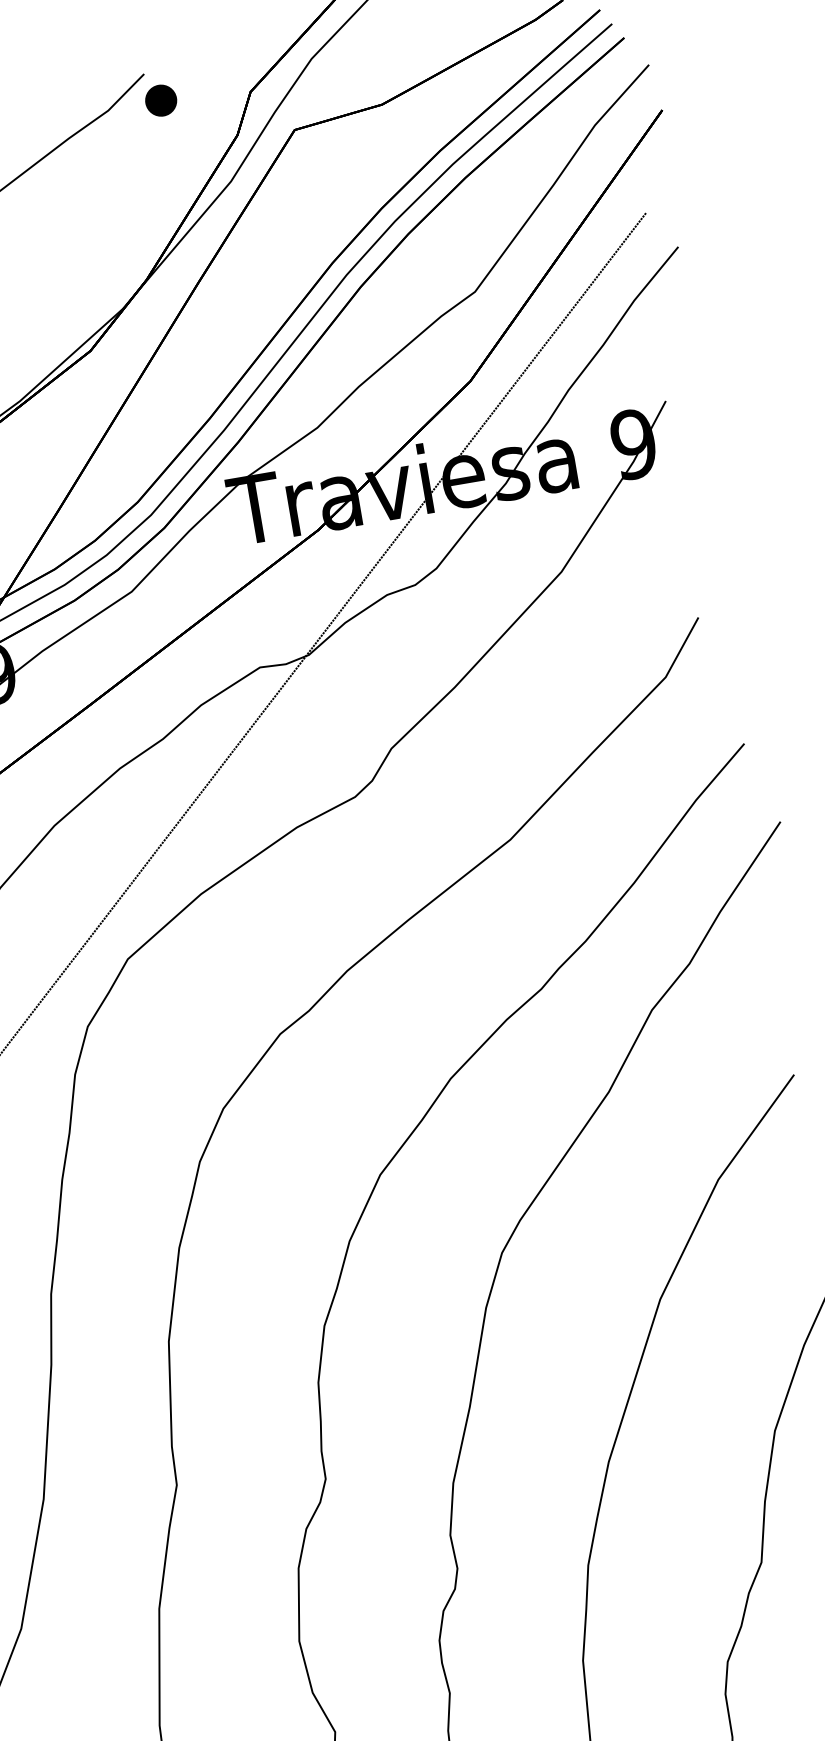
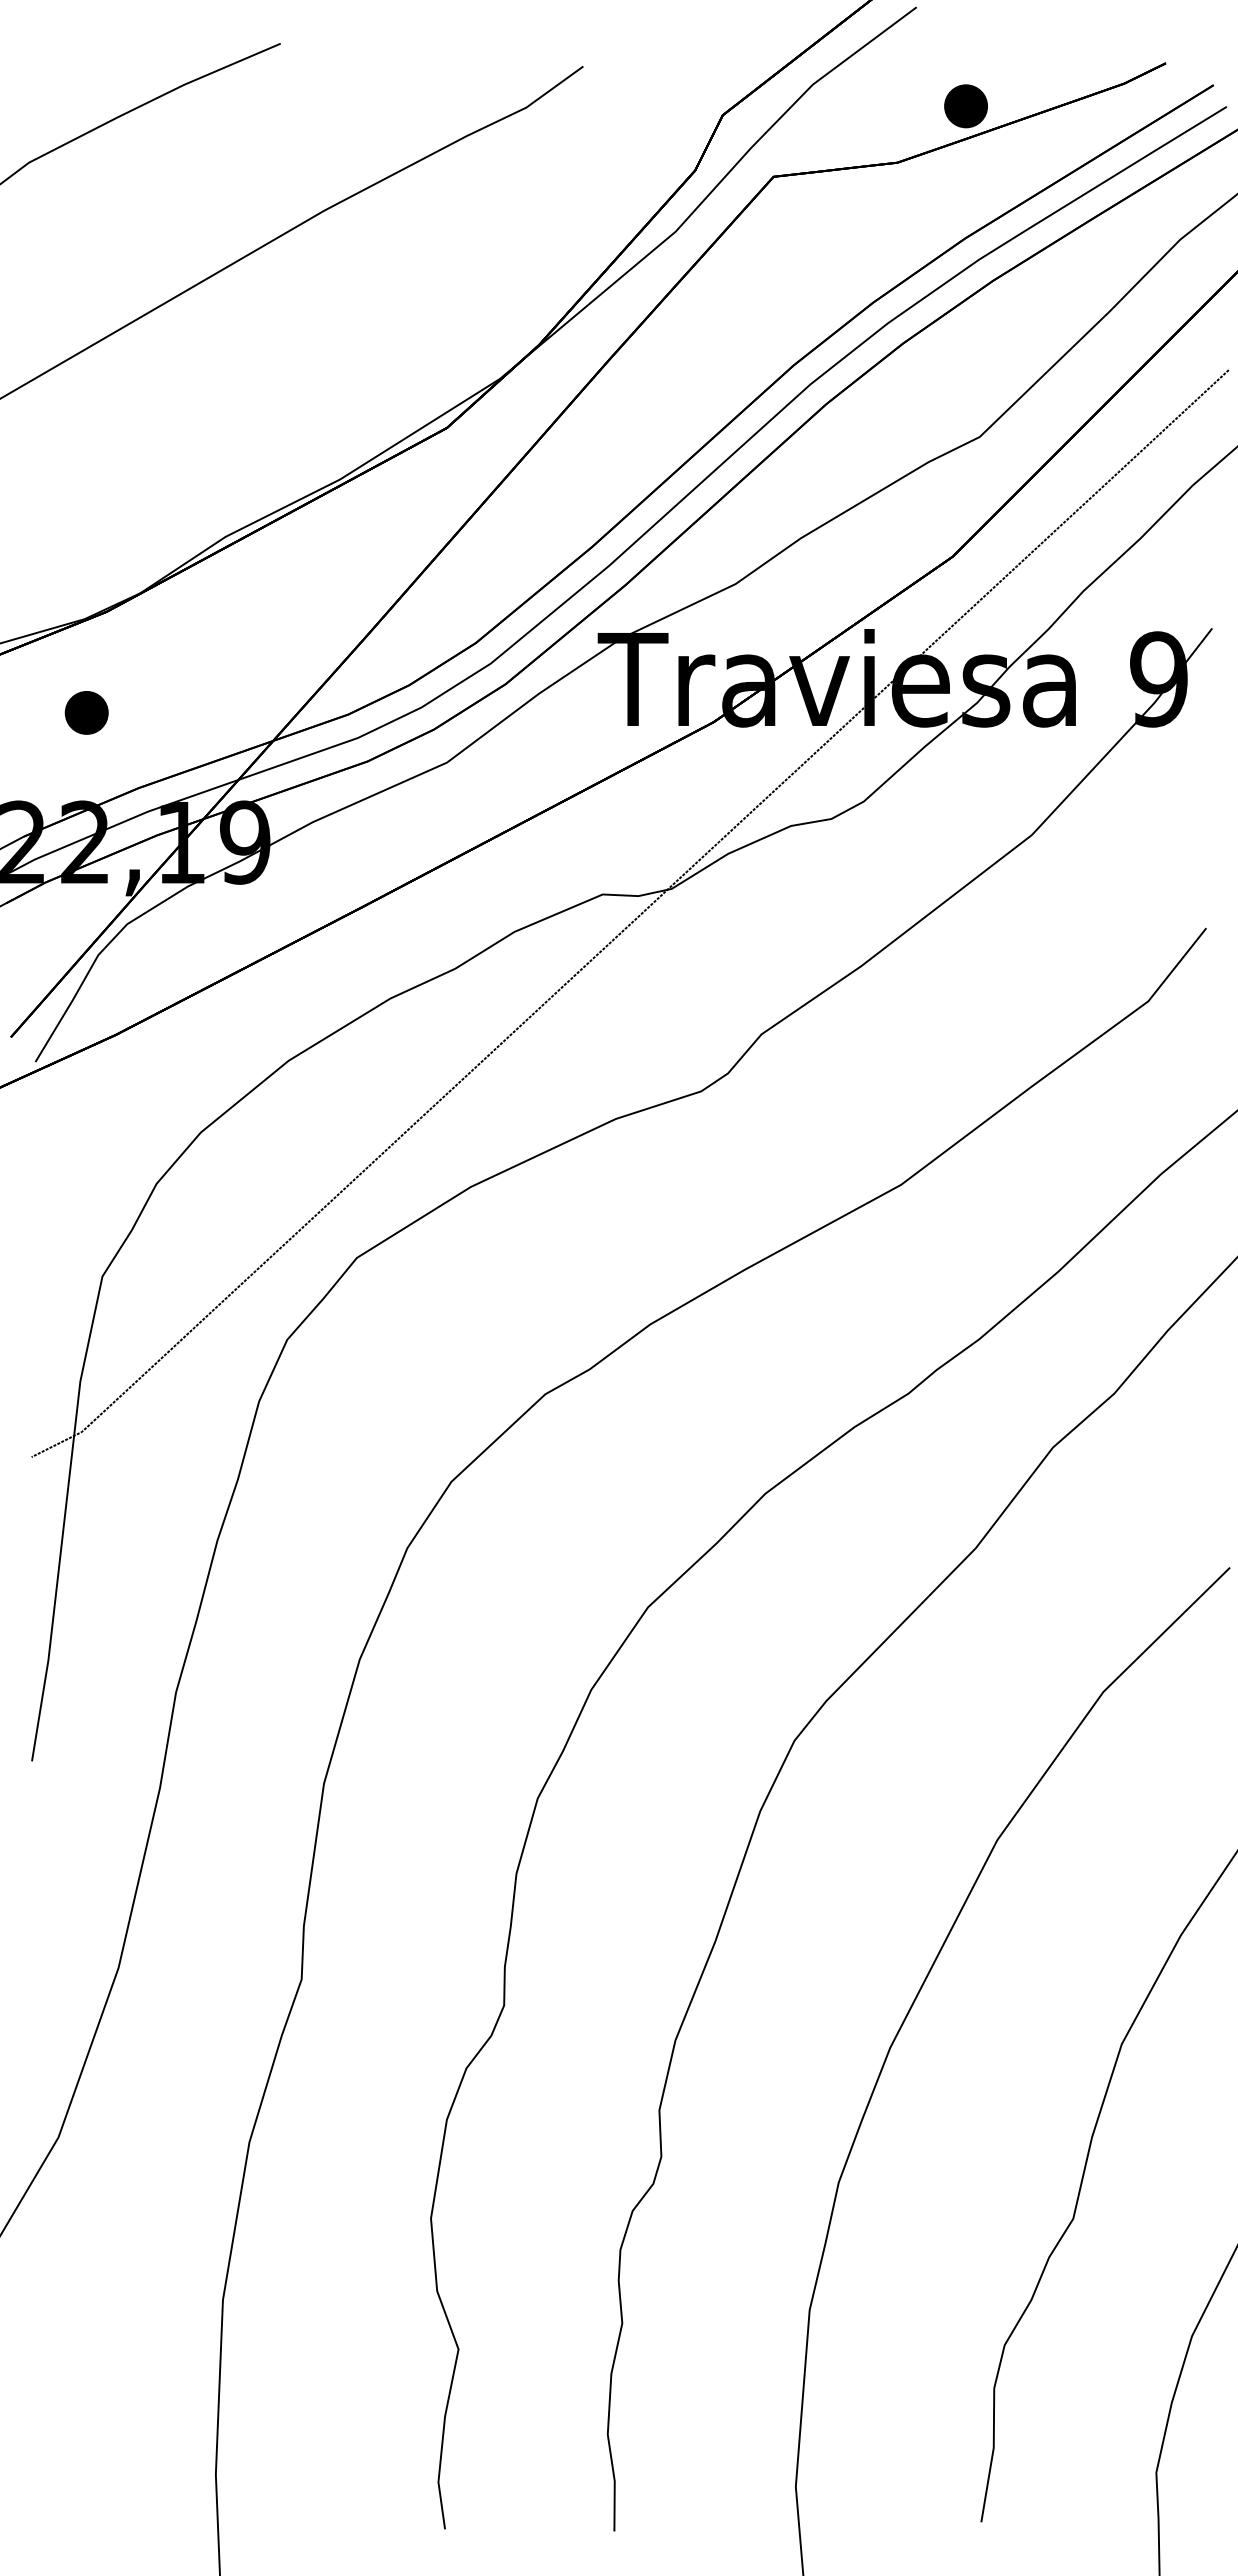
part: (160, 100) -> (965, 106), moved

